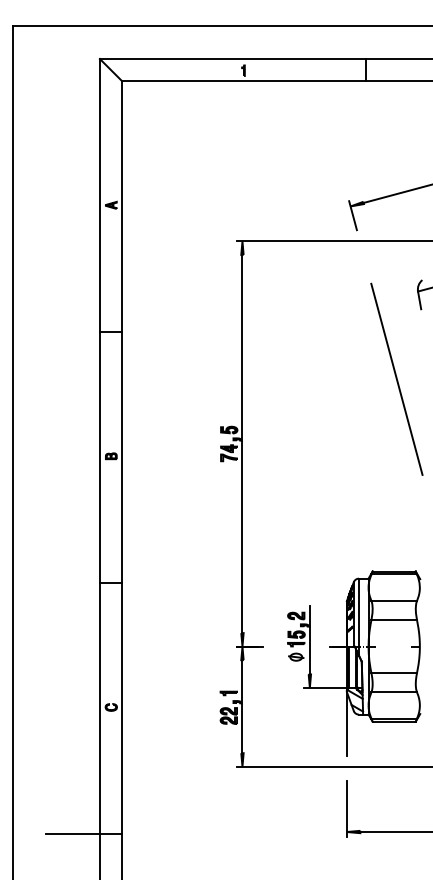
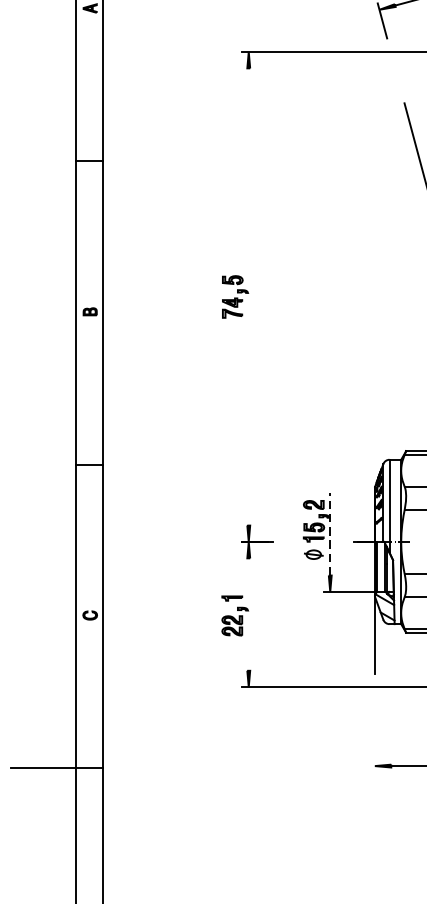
line: (242, 443) -> (248, 296), removed
line: (309, 639) -> (329, 533), solid -> dashed
line: (242, 706) -> (248, 614), removed
line: (346, 808) -> (374, 737), removed

